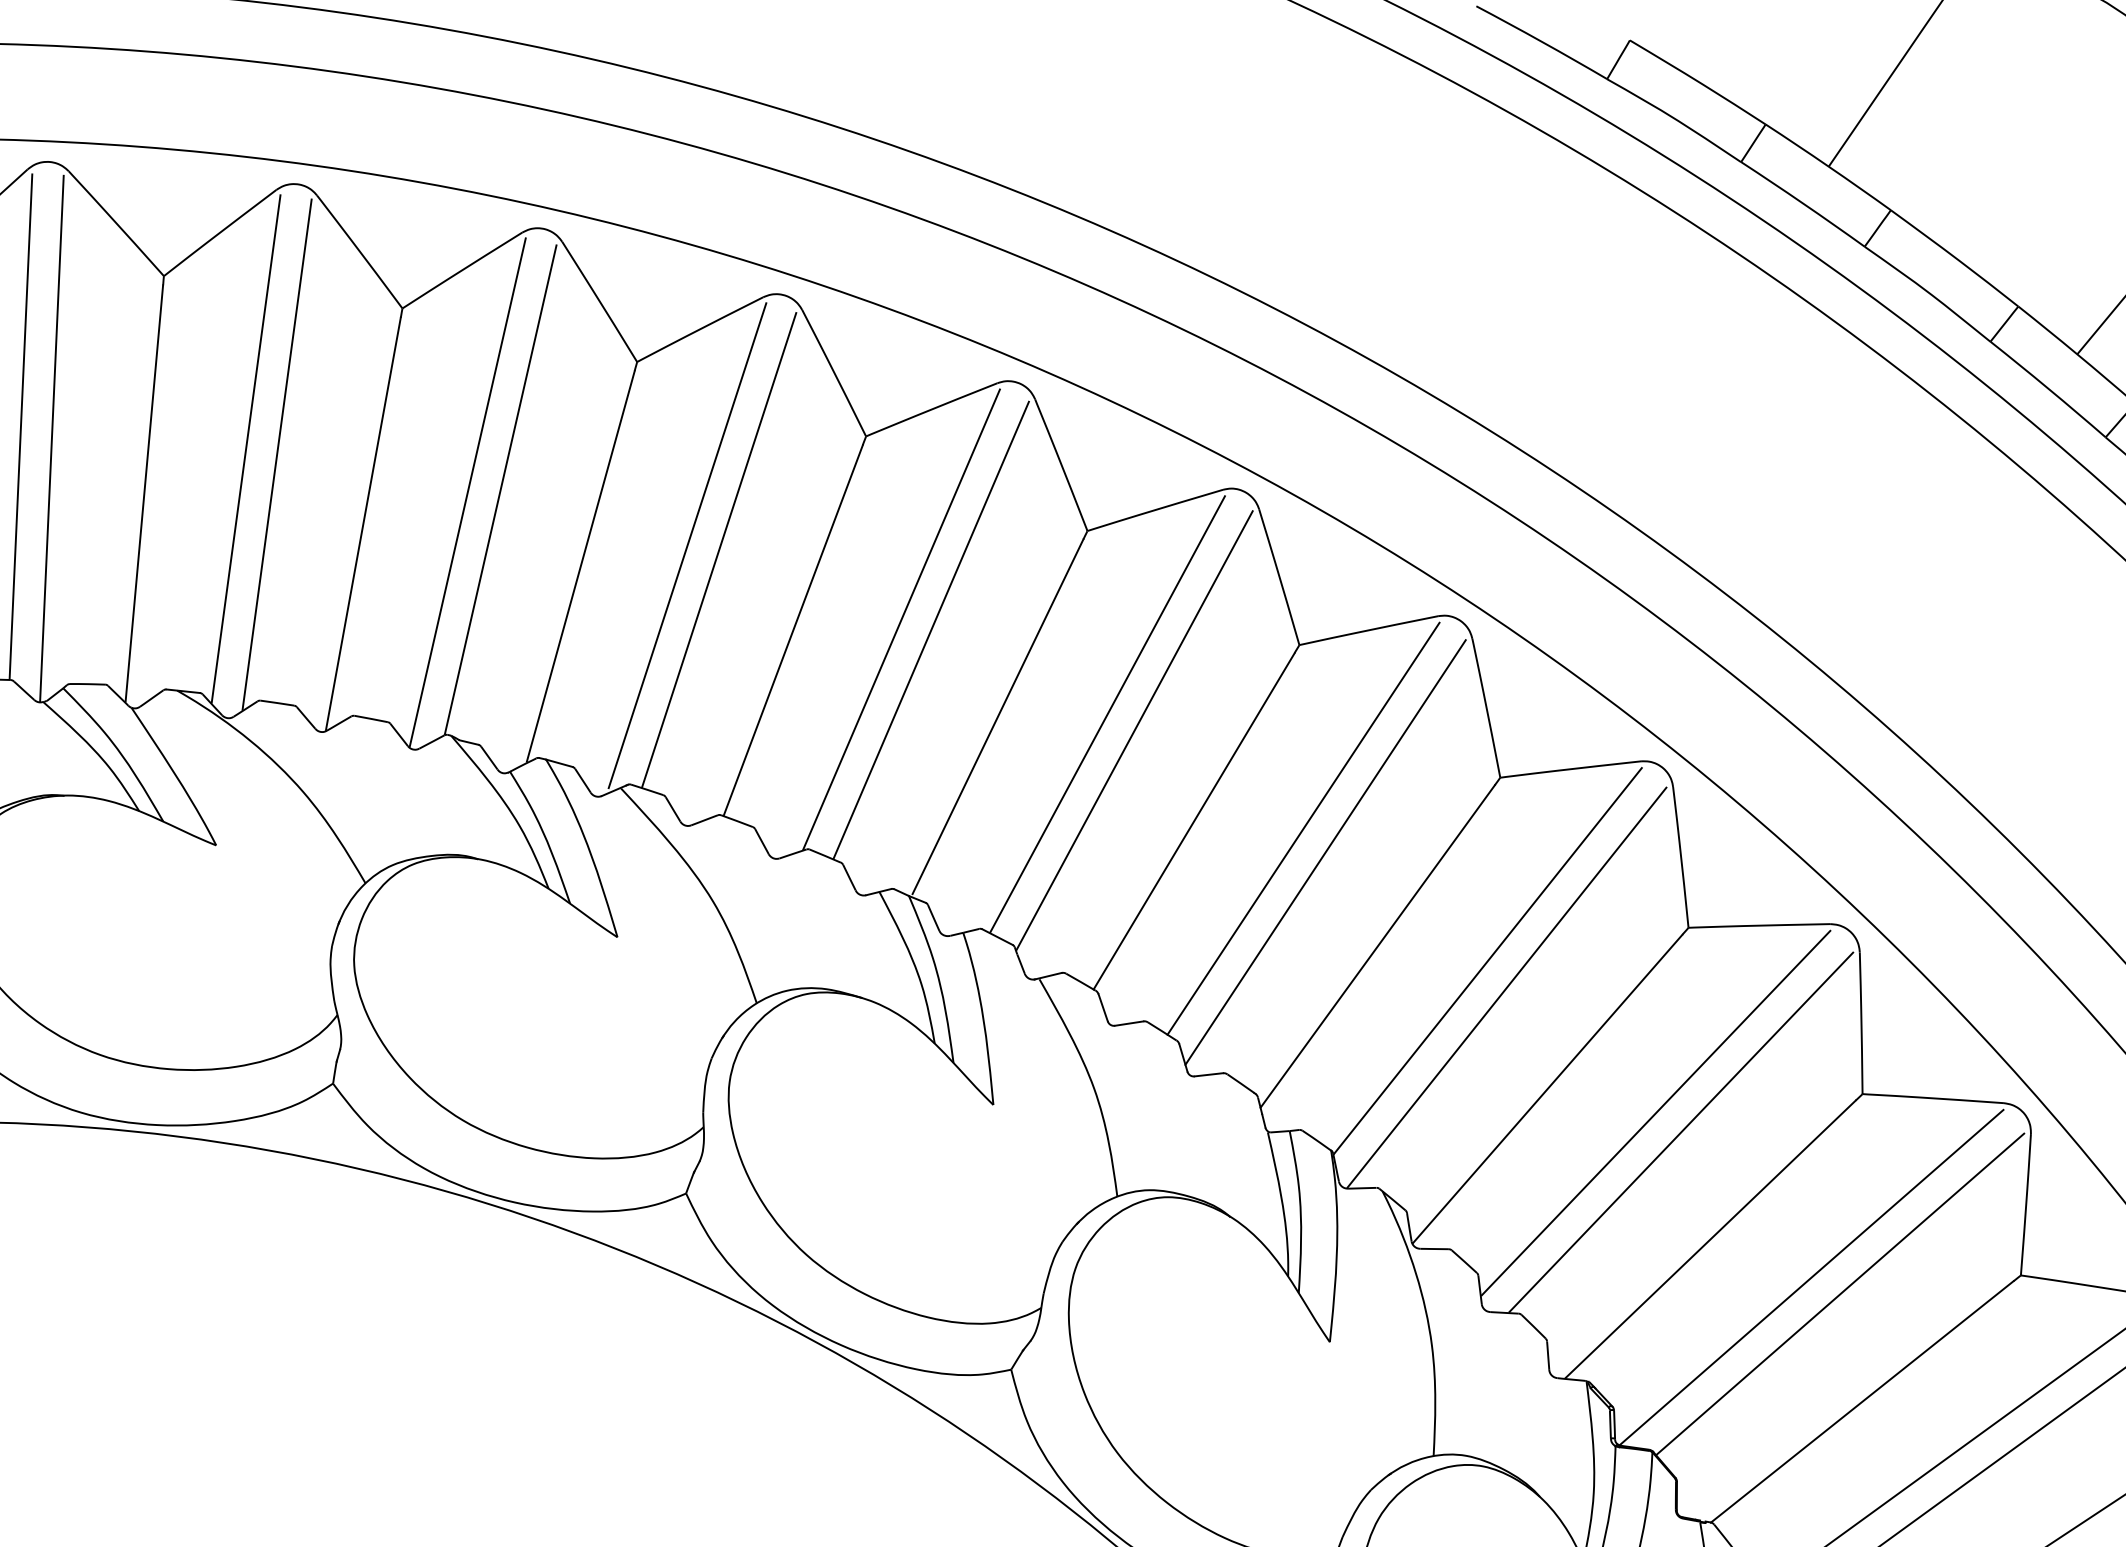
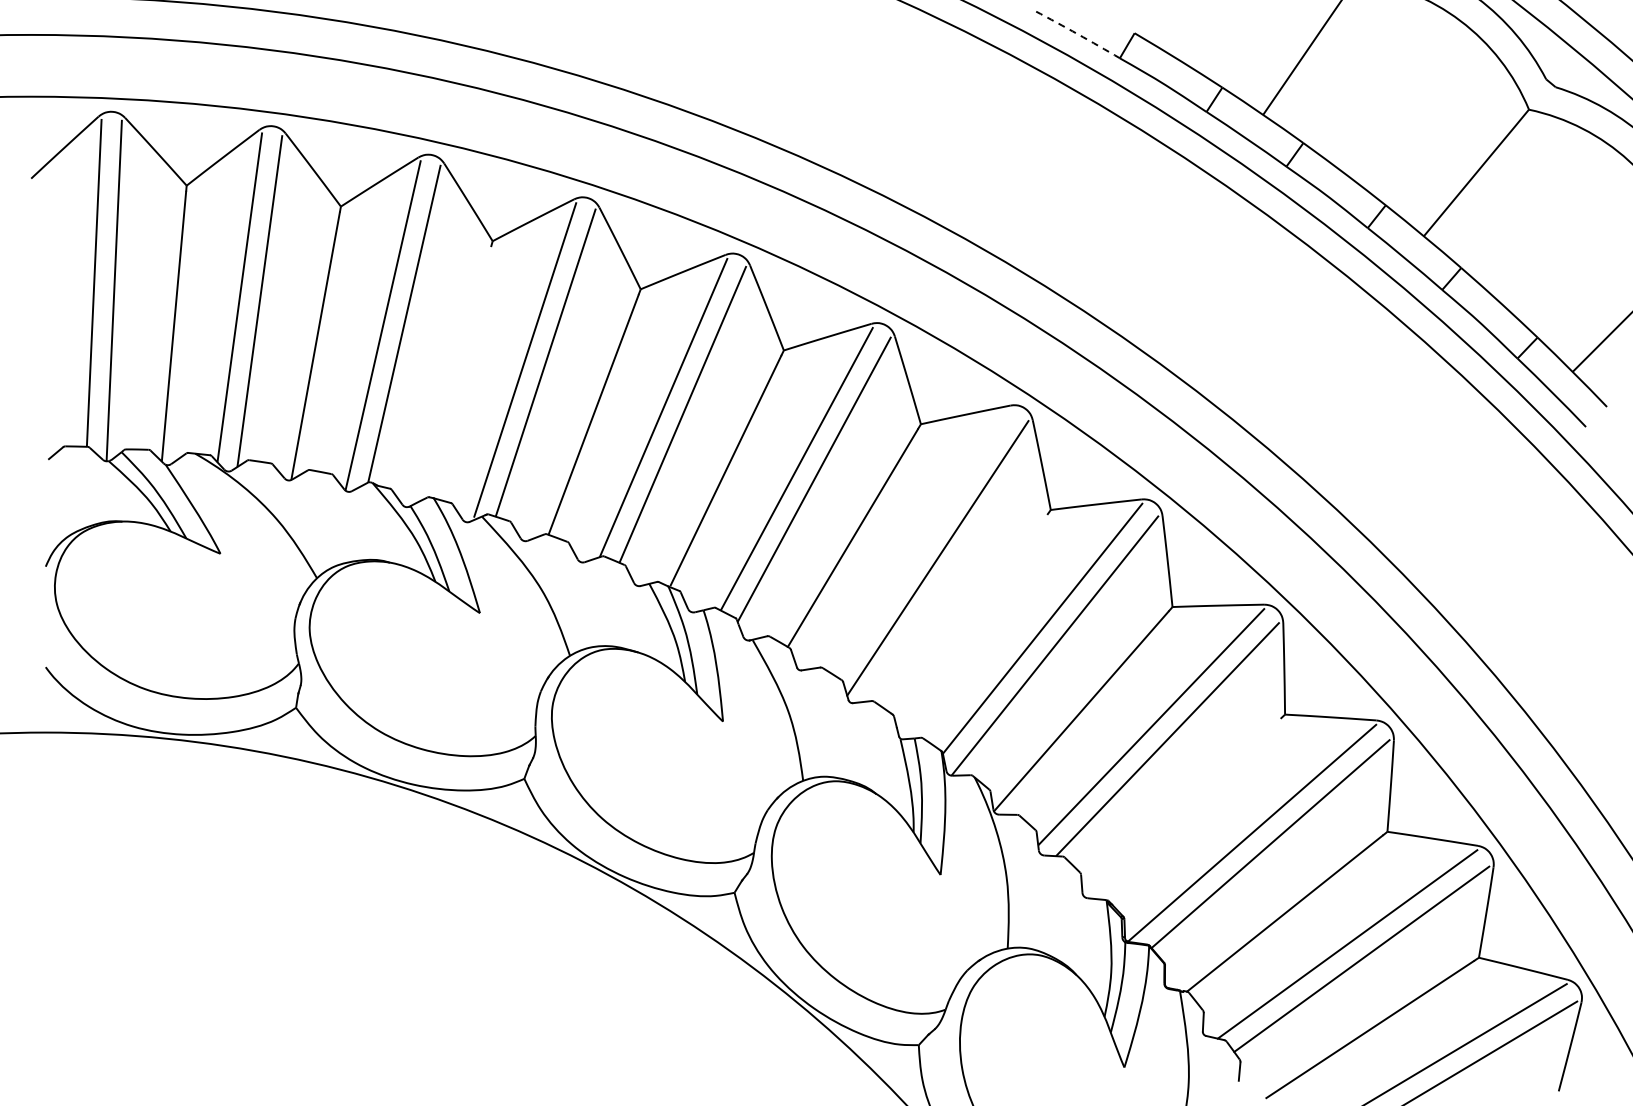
arc: (1541, 42) -> (1077, 34), solid -> dashed
line: (581, 566) -> (456, 373), removed
line: (1303, 827) -> (923, 542), removed
line: (1377, 945) -> (971, 618), removed
line: (1710, 1239) -> (1186, 808), removed

